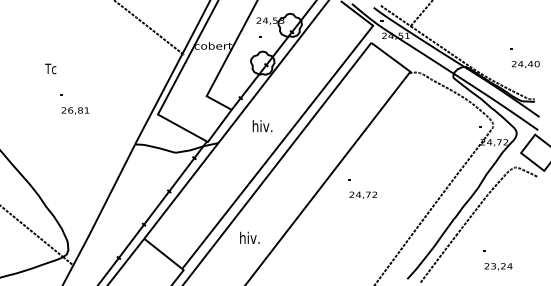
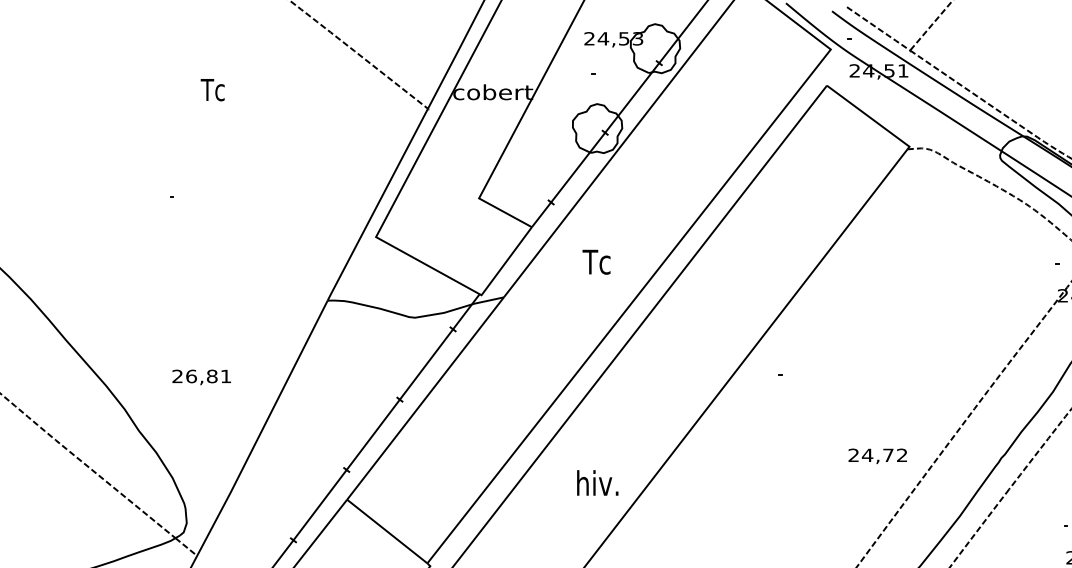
text: (50, 68) -> (212, 89), moved
text: (75, 110) -> (201, 376), moved
text: (262, 126) -> (596, 262), hiv. -> Tc
text: (363, 194) -> (878, 454), moved
text: (249, 237) -> (596, 482), moved

